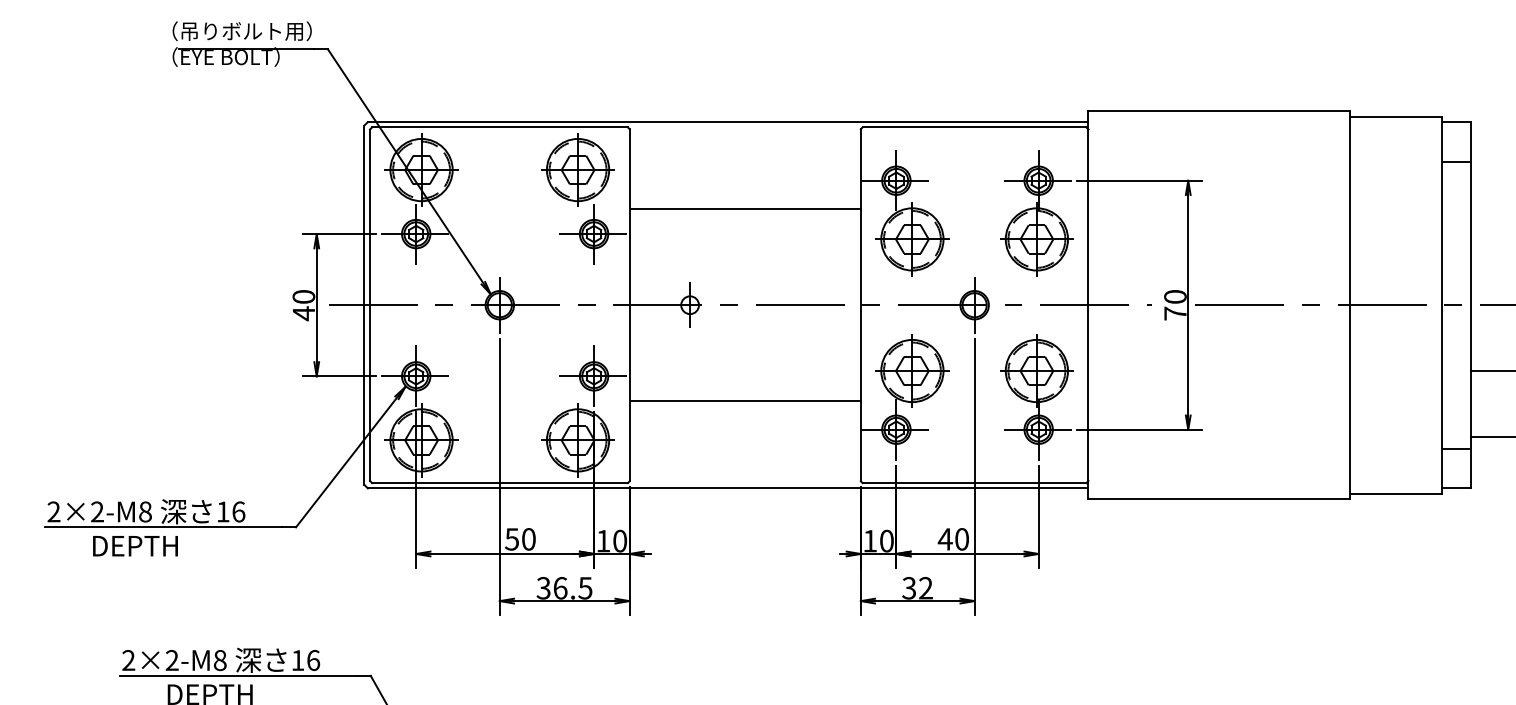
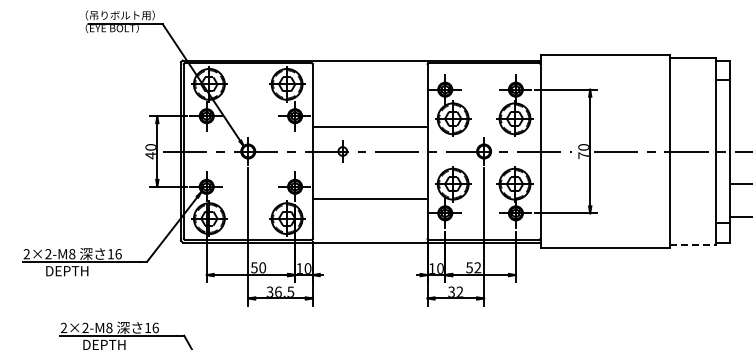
line: (743, 208) -> (369, 126), moved
line: (1396, 494) -> (693, 245), solid -> dashed
text: (953, 538) -> (473, 267), 40 -> 52

